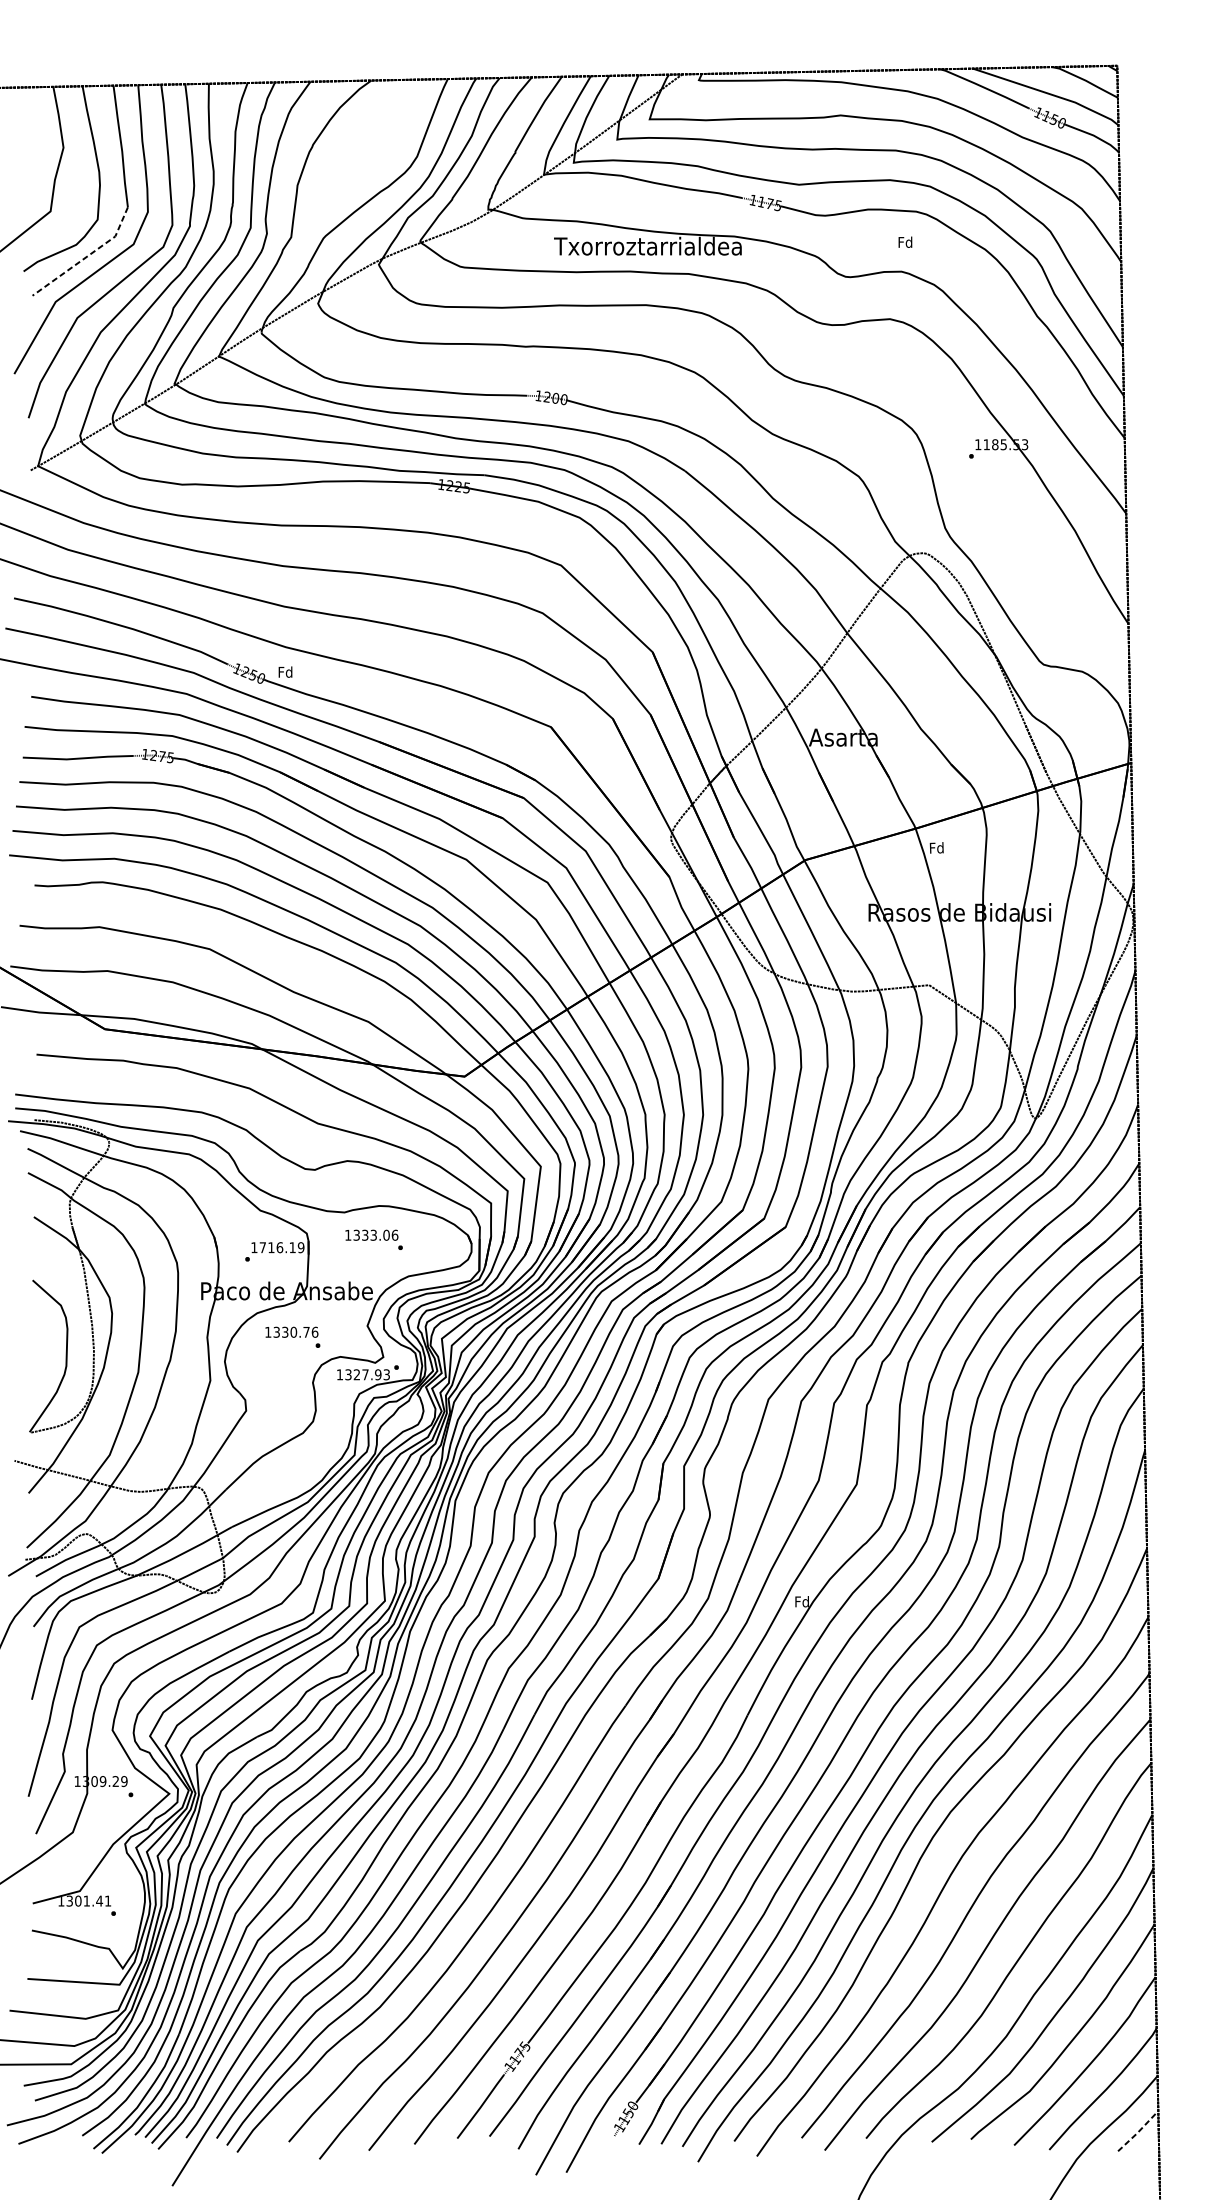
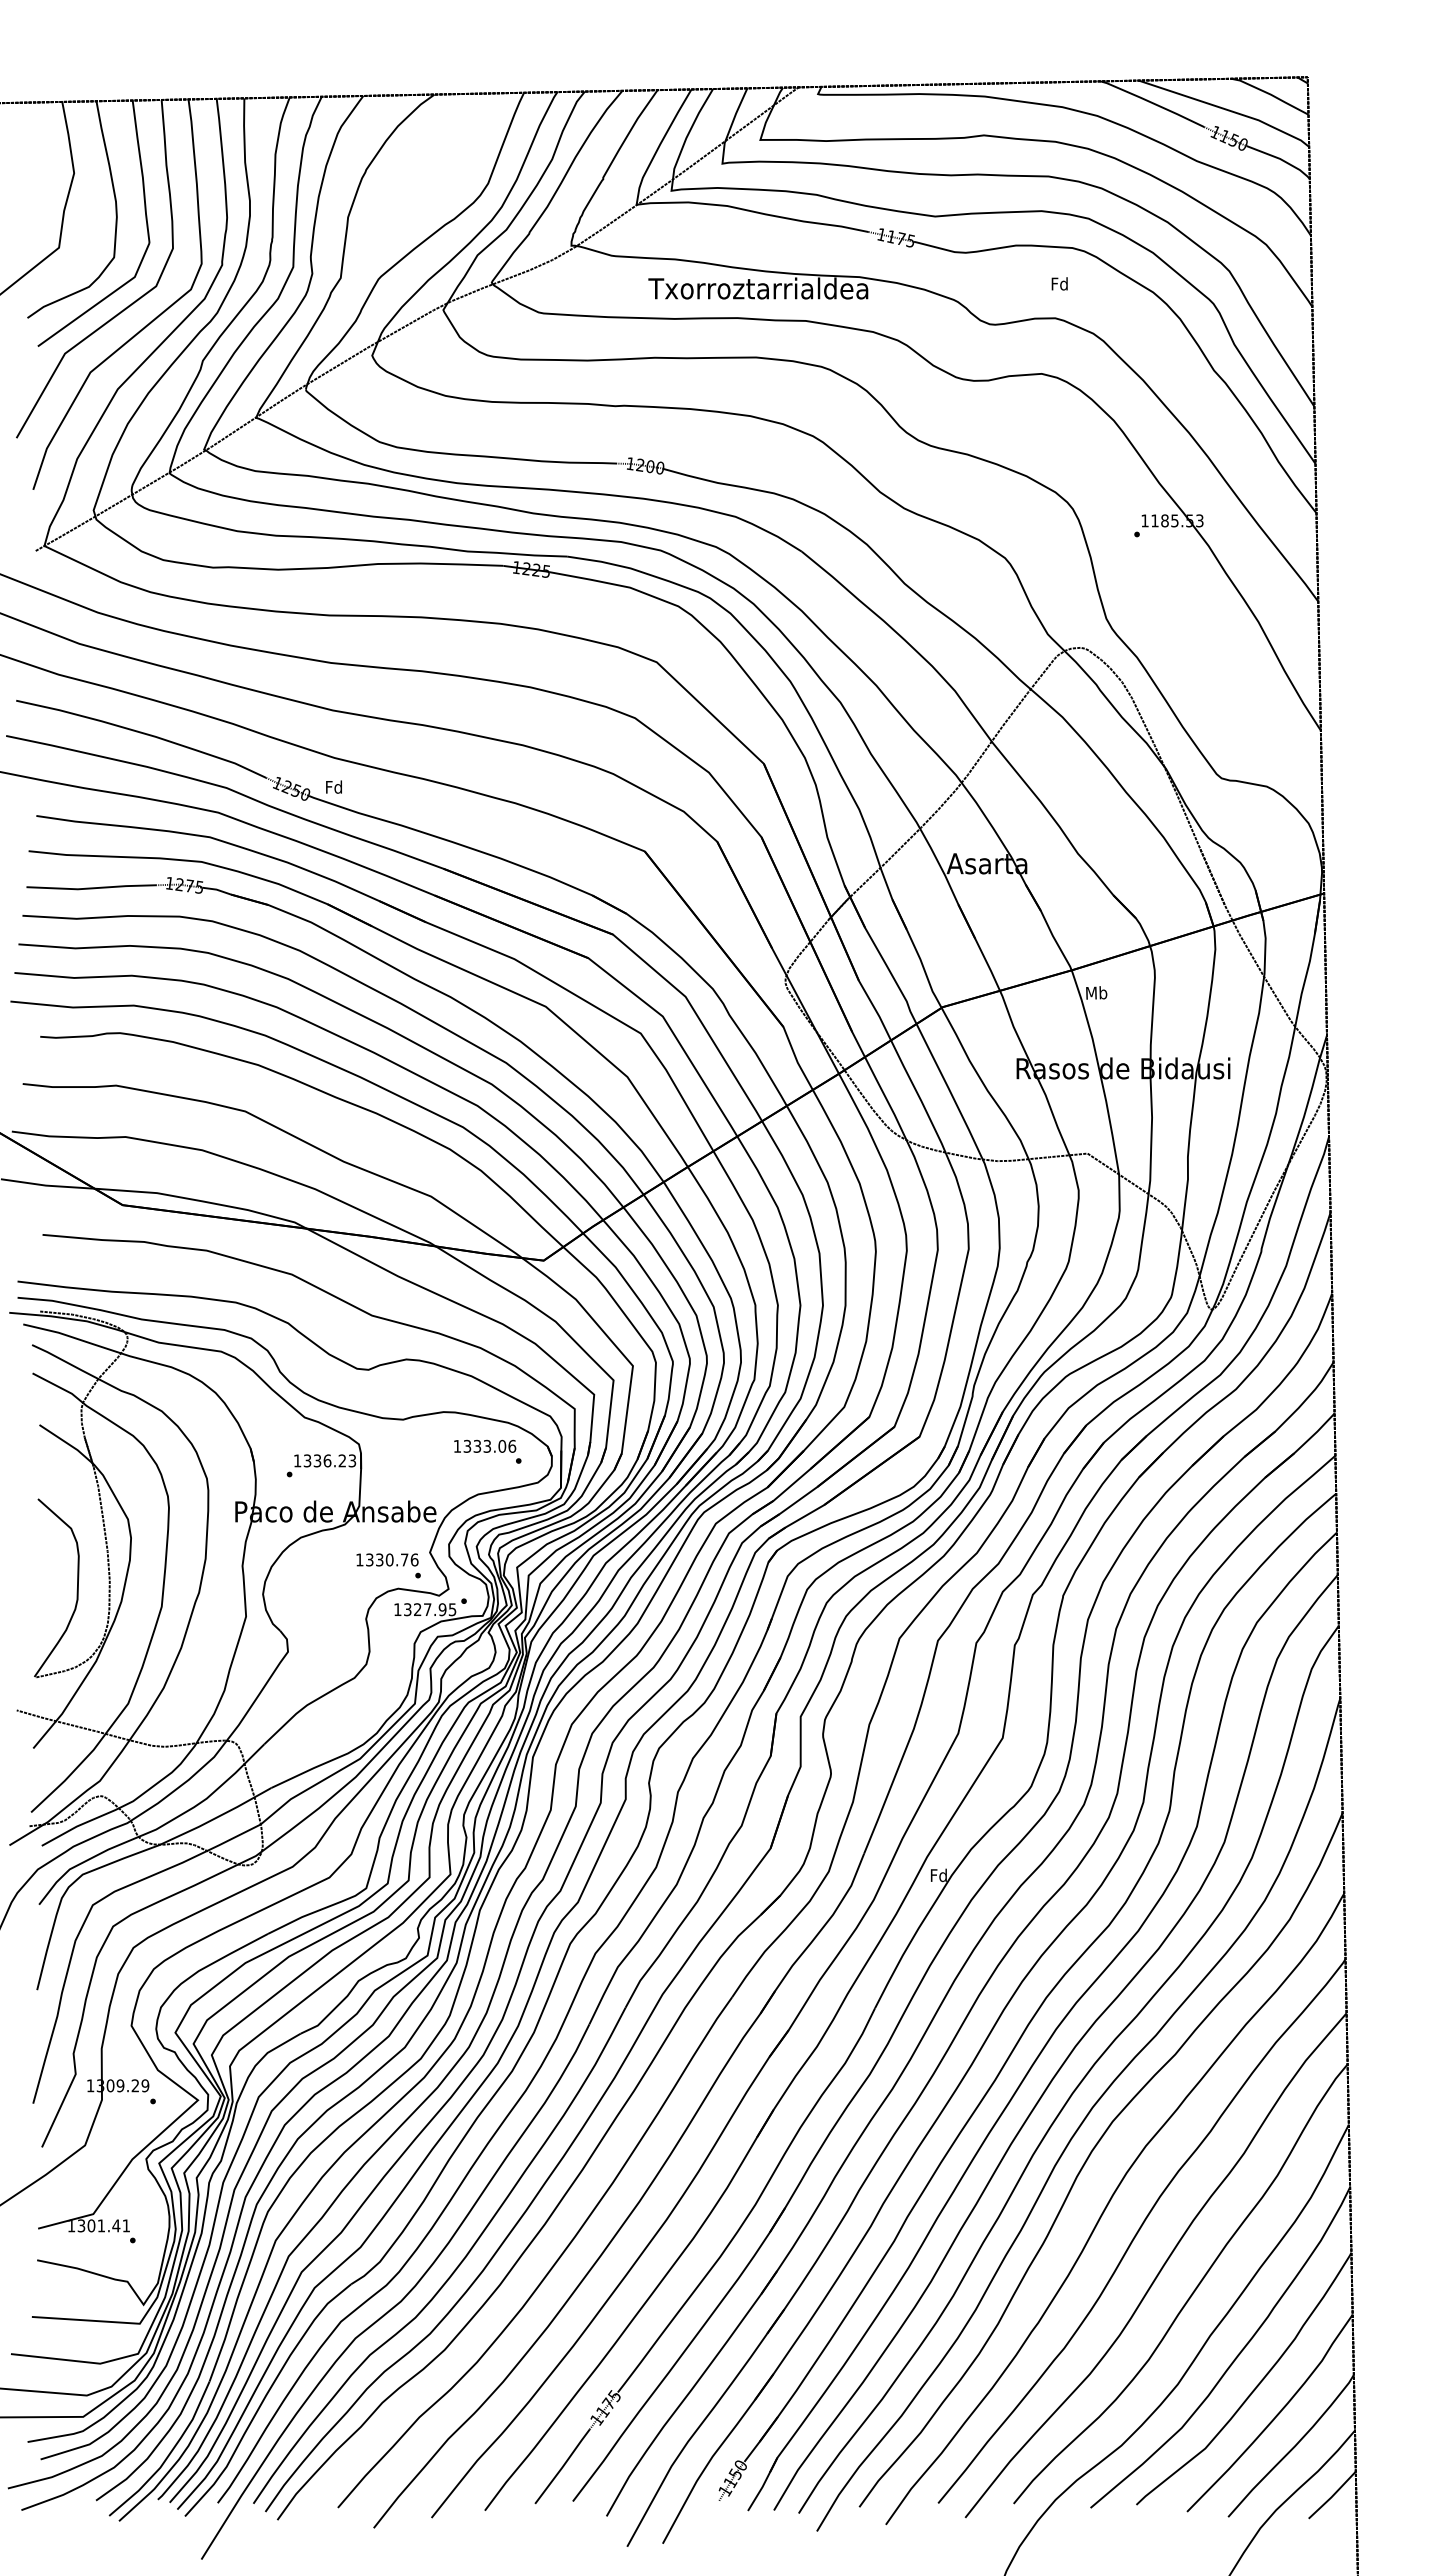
line: (86, 256) -> (101, 300), dashed -> solid
text: (936, 847) -> (1096, 992), Fd -> Mb
text: (373, 1239) -> (487, 1451), moved
text: (281, 1247) -> (329, 1460), 1716.19 -> 1336.23
text: (292, 1337) -> (388, 1565), moved
text: (386, 1374) -> (452, 1609), 1327.93 -> 1327.95
line: (1138, 2131) -> (1332, 2495), dashed -> solid

